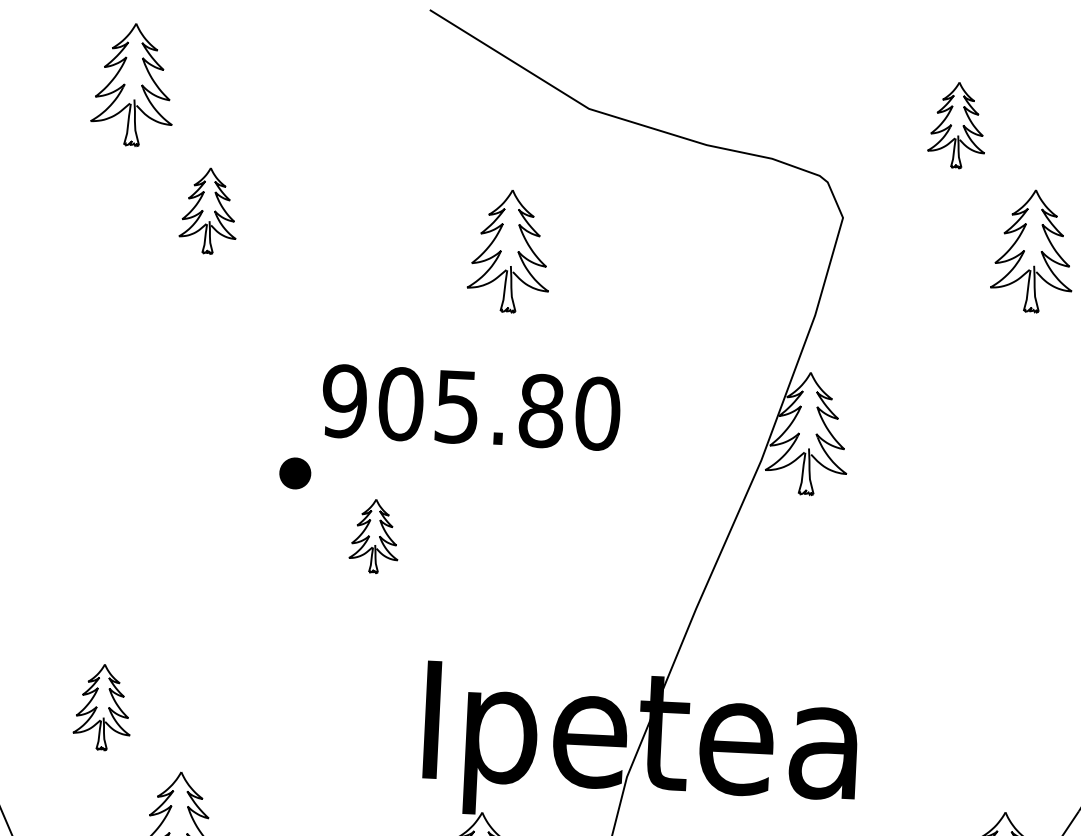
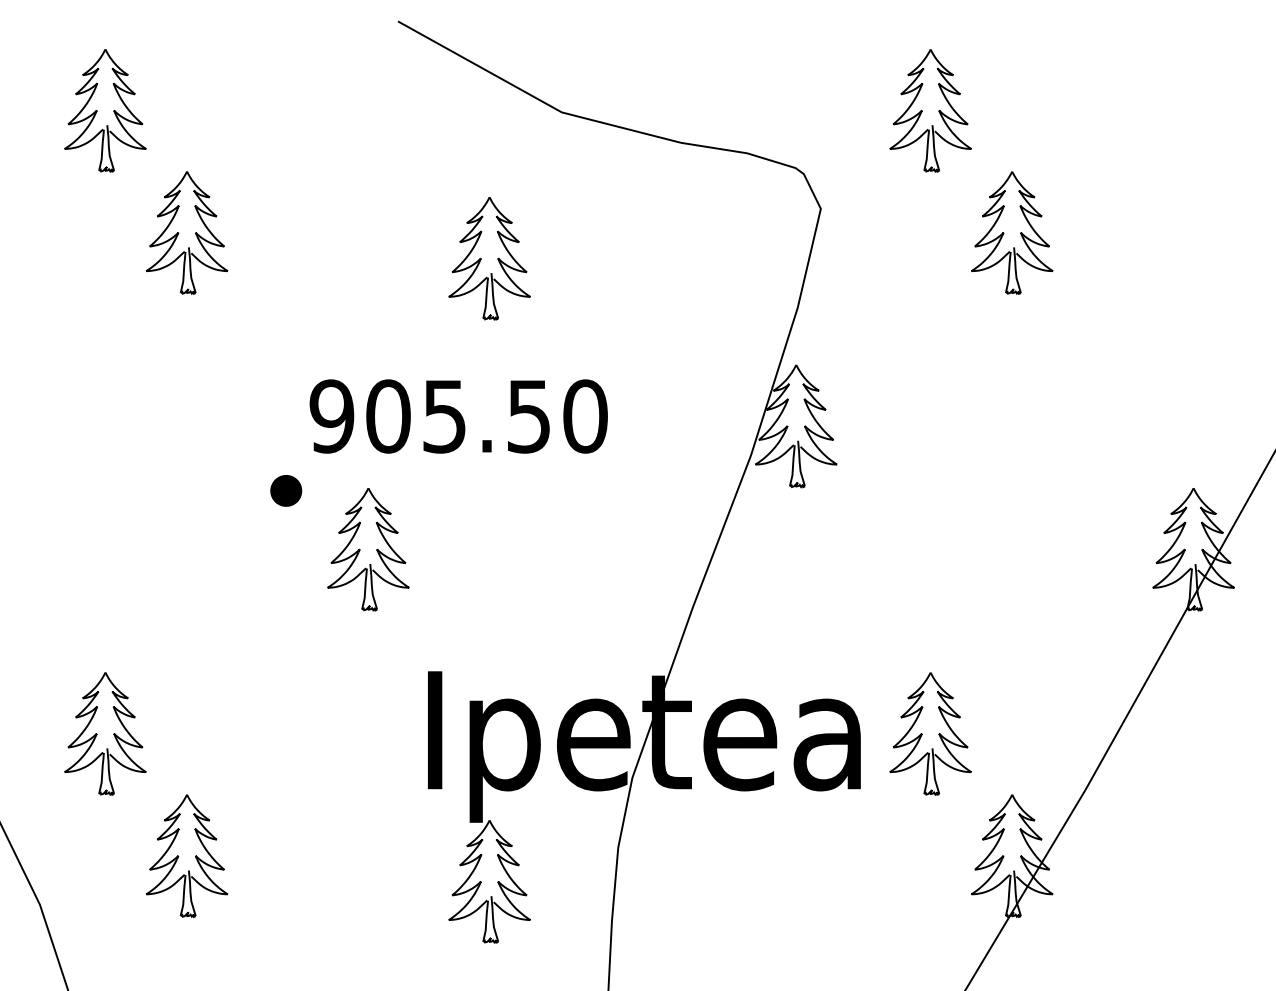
part: (957, 124) -> (930, 110), size x1.43
part: (208, 210) -> (186, 232), size x1.43
text: (541, 411) -> (529, 416), 905.80 -> 905.50
part: (374, 536) -> (368, 549), size x1.67
part: (102, 706) -> (105, 733), size x1.43
part: (926, 747) -> (930, 733), added

